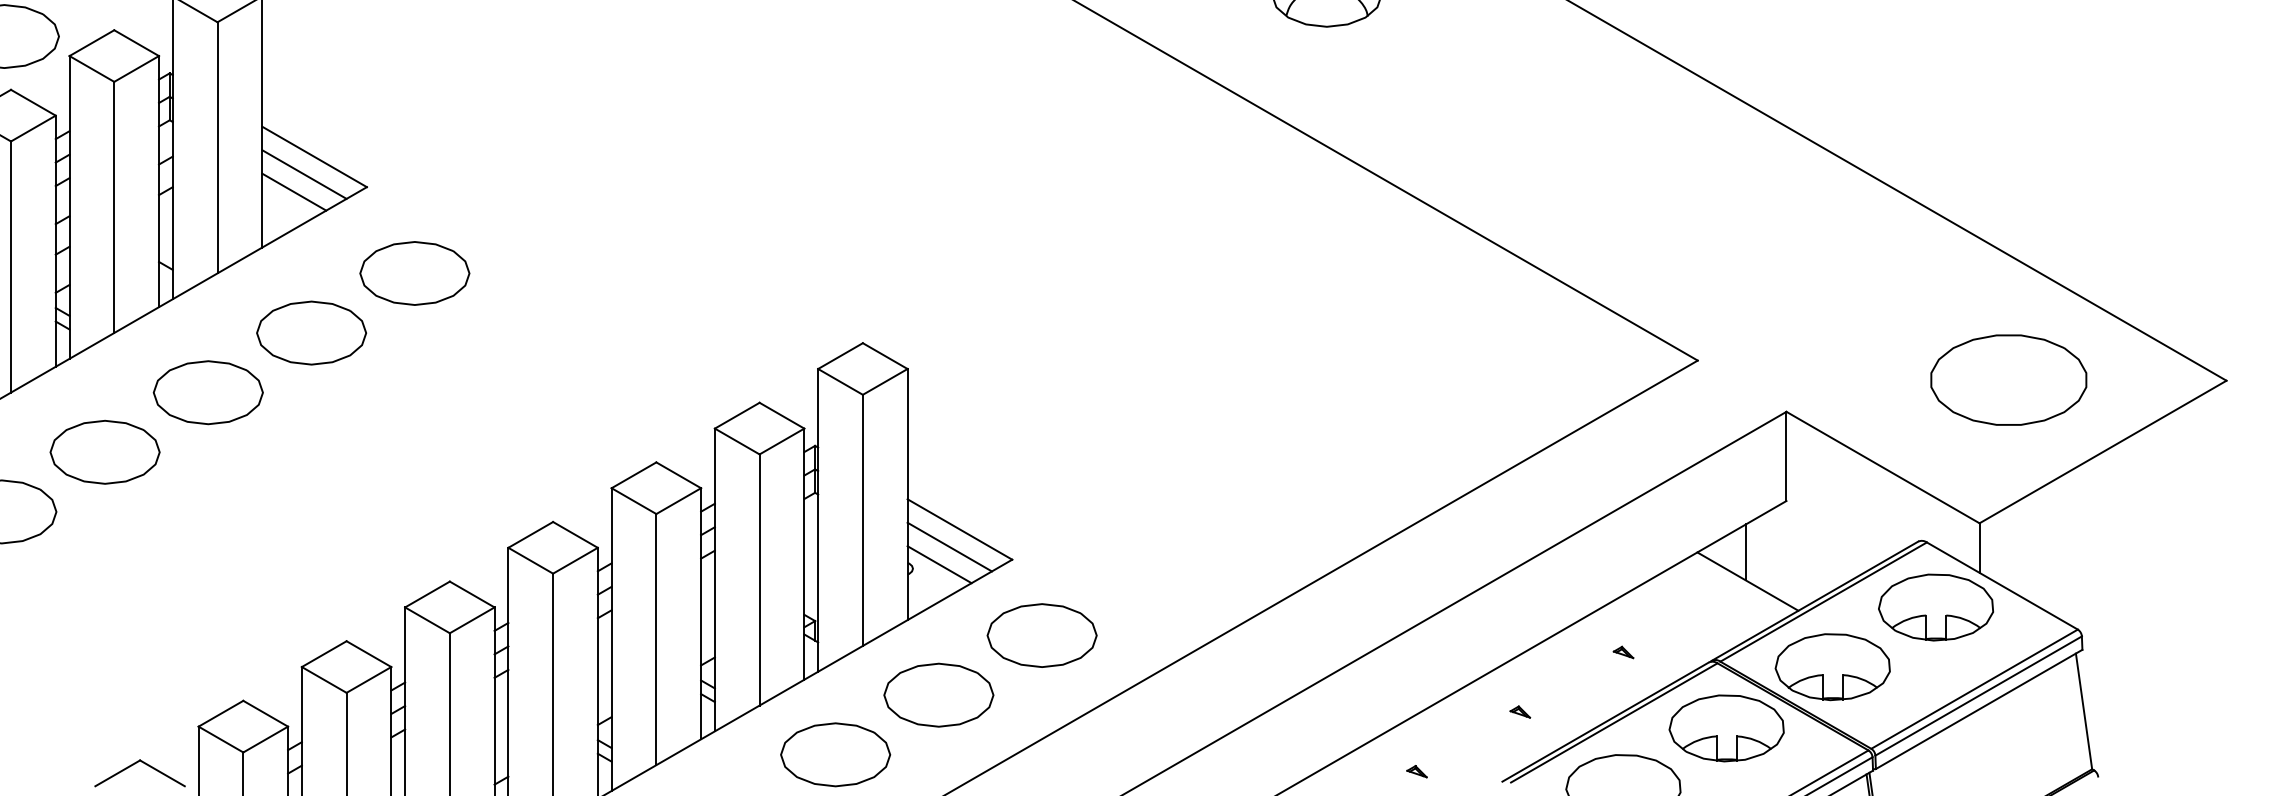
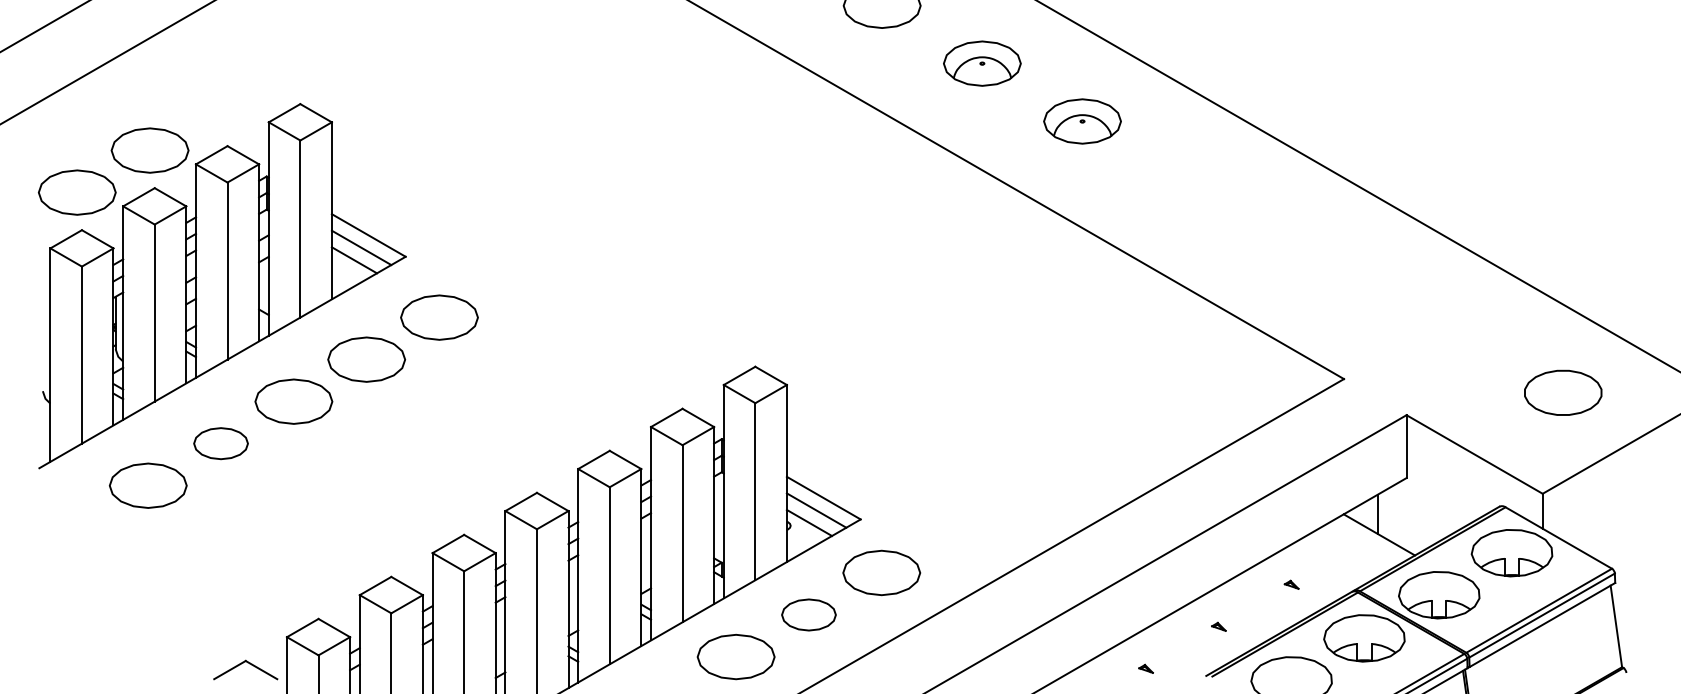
part: (2007, 379) -> (1562, 392), size x0.7
part: (104, 451) -> (220, 443), size x0.7
part: (938, 694) -> (808, 614), size x0.7

